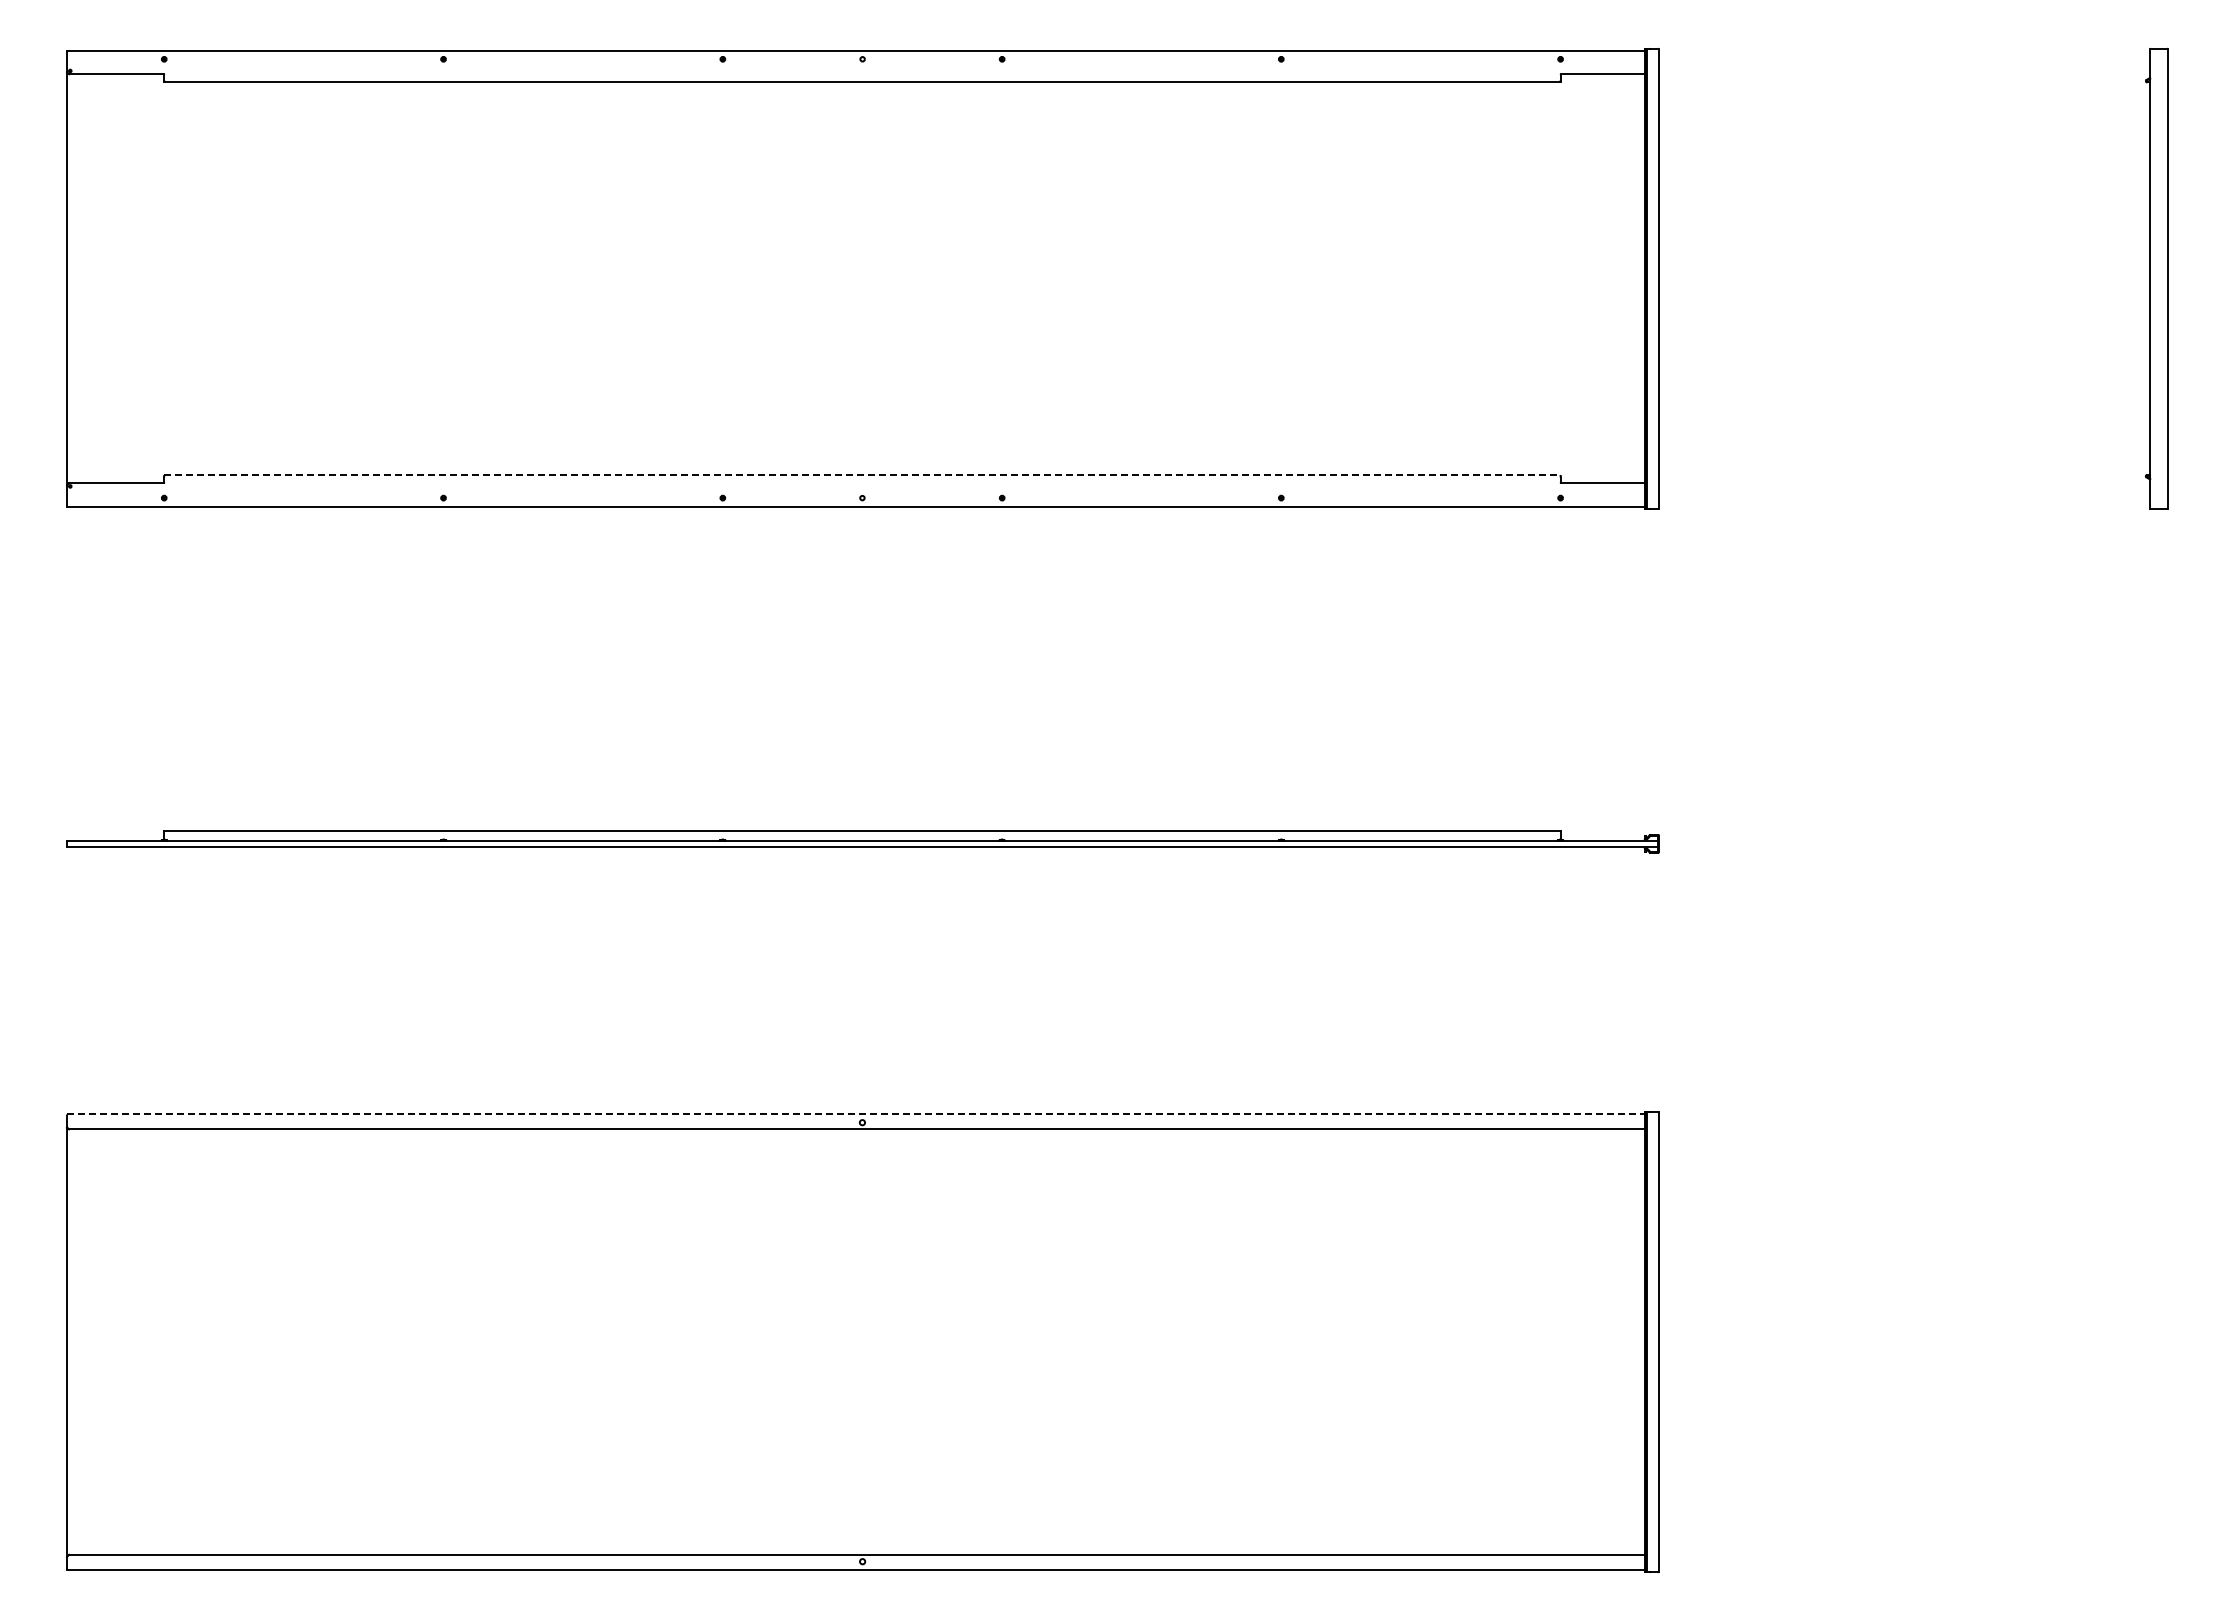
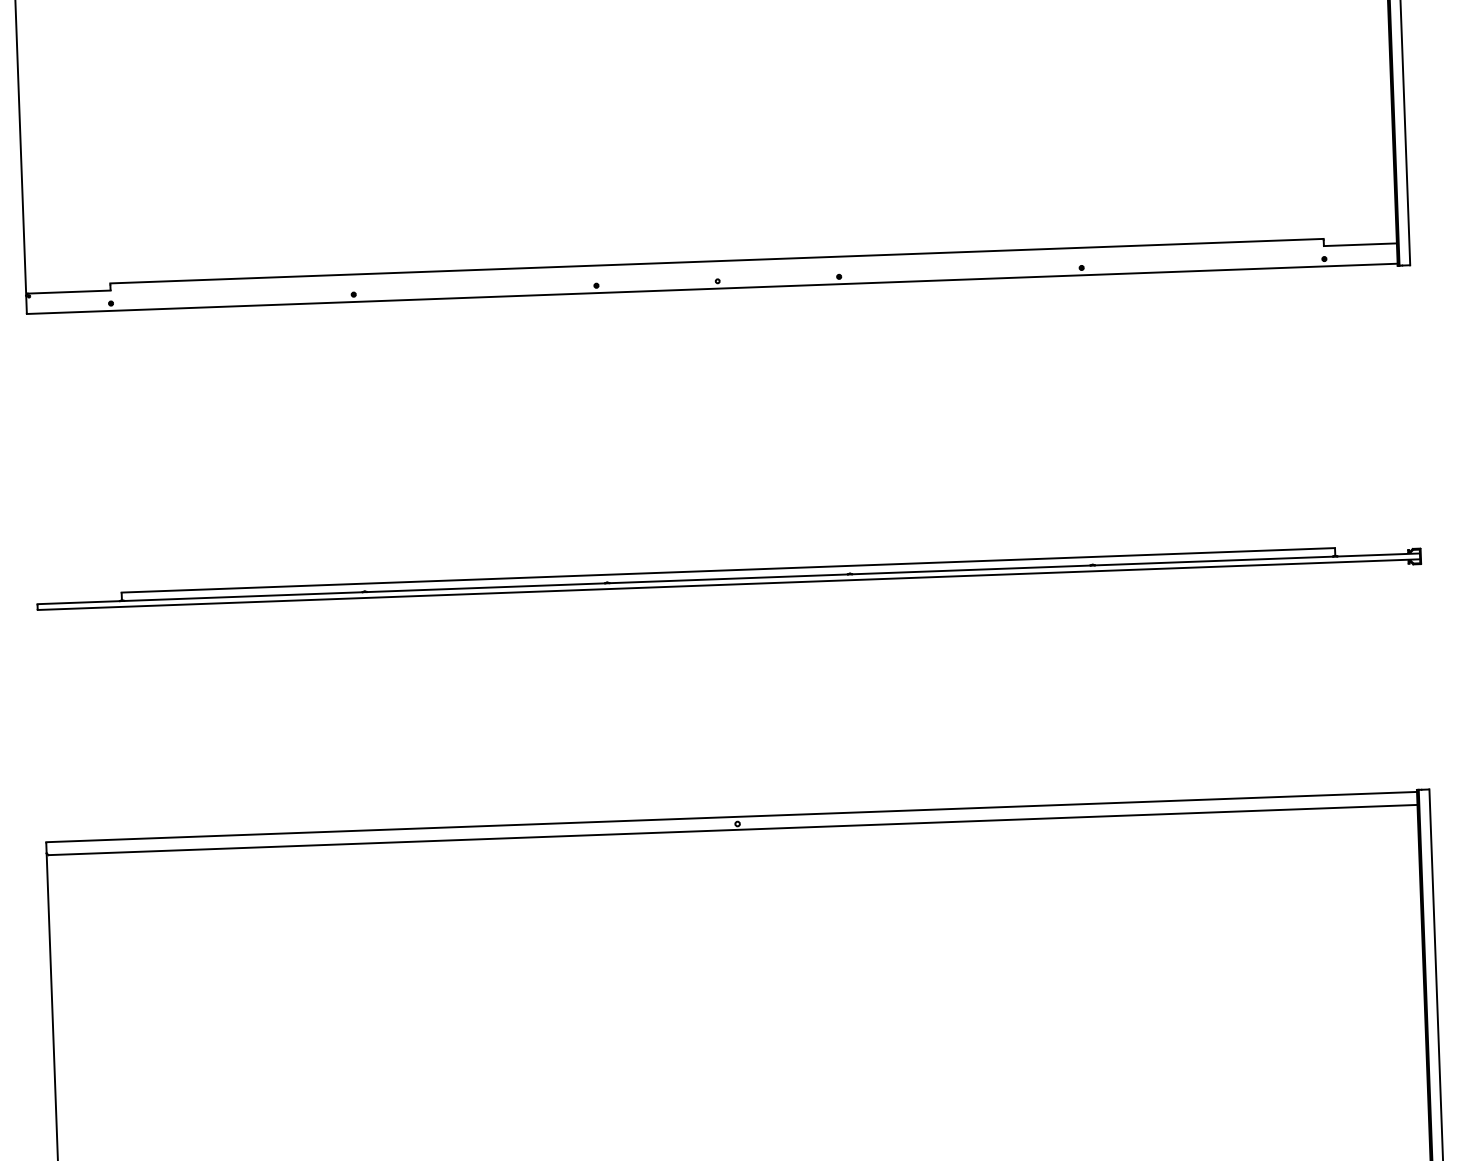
line: (862, 474) -> (717, 260), dashed -> solid
line: (855, 1114) -> (731, 817), dashed -> solid

